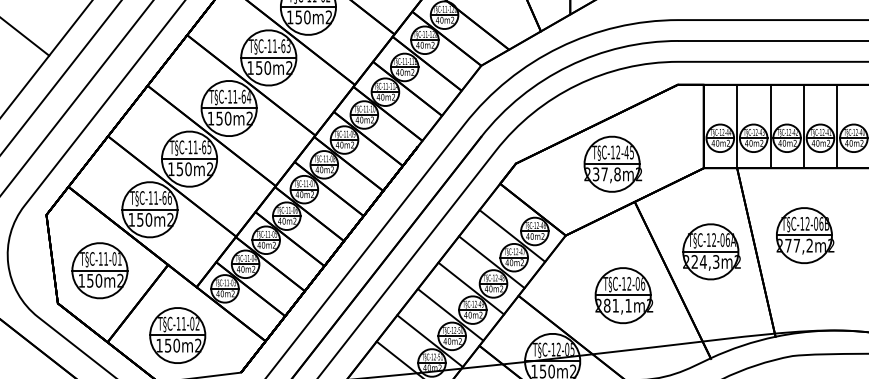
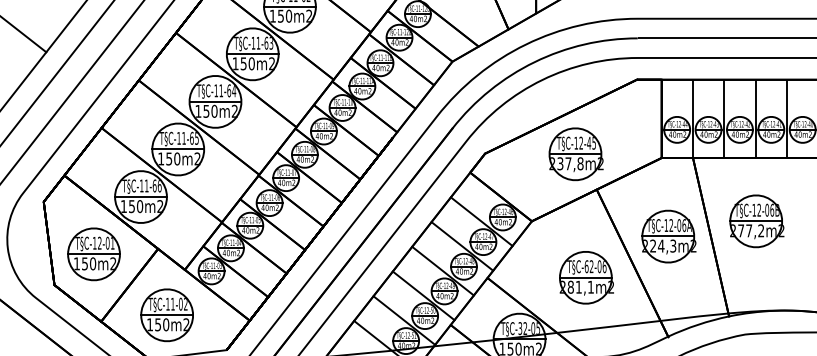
text: (105, 258) -> (99, 242), T§C-11-01 -> T§C-12-01
text: (623, 283) -> (586, 266), T§C-12-06 -> T§C-62-06
text: (553, 349) -> (520, 328), T§C-12-05 -> T§C-32-05

